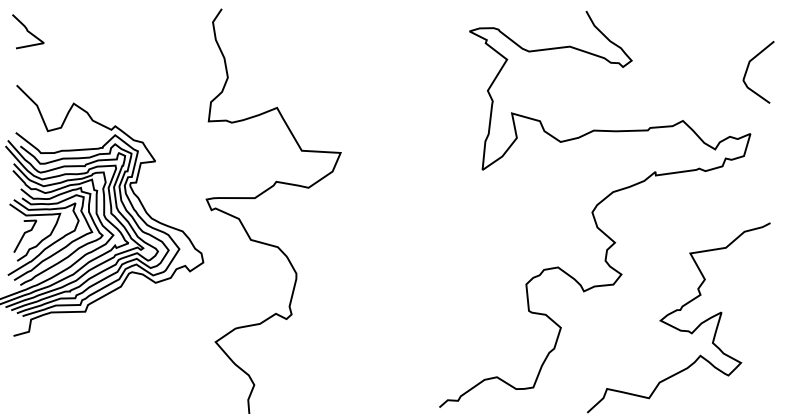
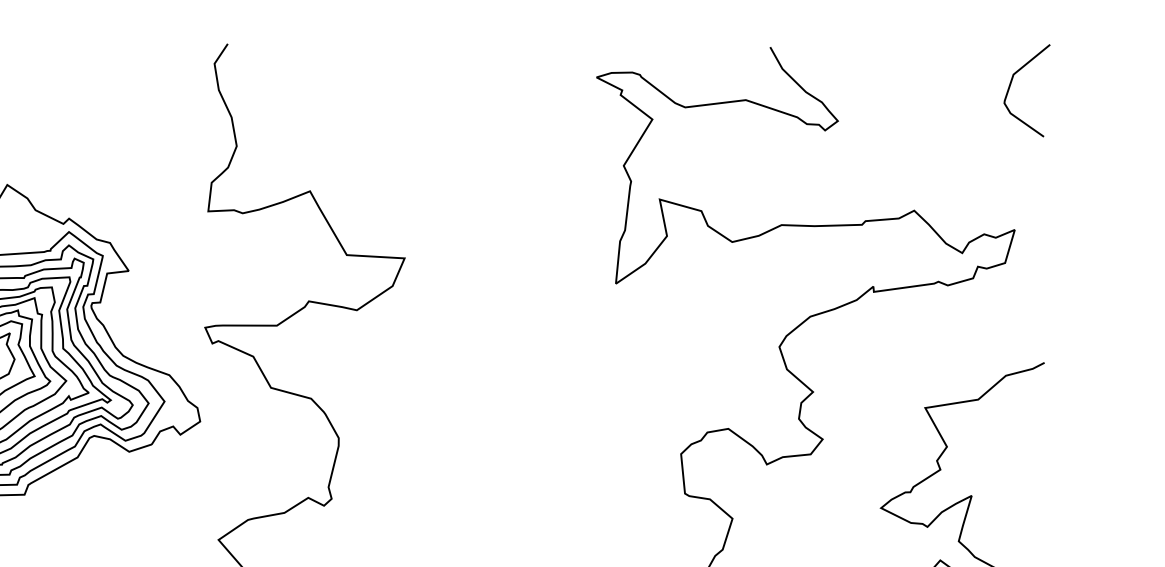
curve: (748, 68) -> (1011, 84), moved

